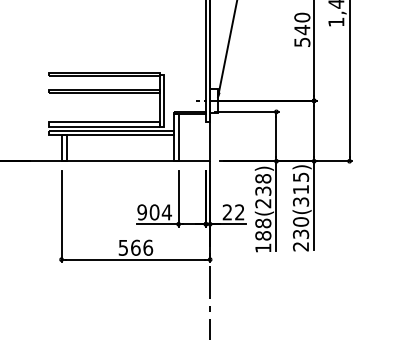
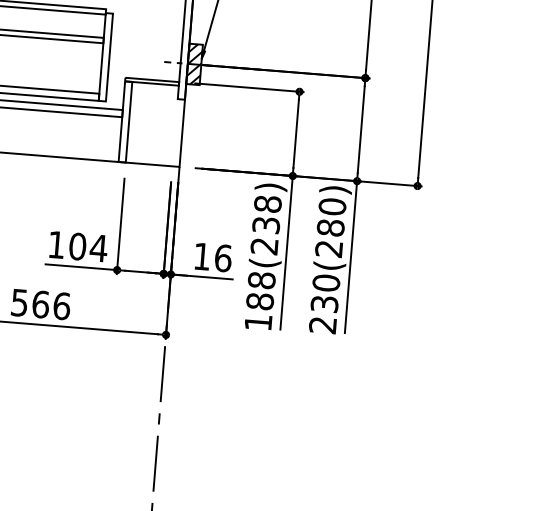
hatch: (214, 100) -> (195, 63), added
text: (300, 189) -> (329, 227), 230(315) -> 230(280)
text: (141, 212) -> (55, 244), 904 -> 104
text: (233, 212) -> (212, 257), 22 -> 16

